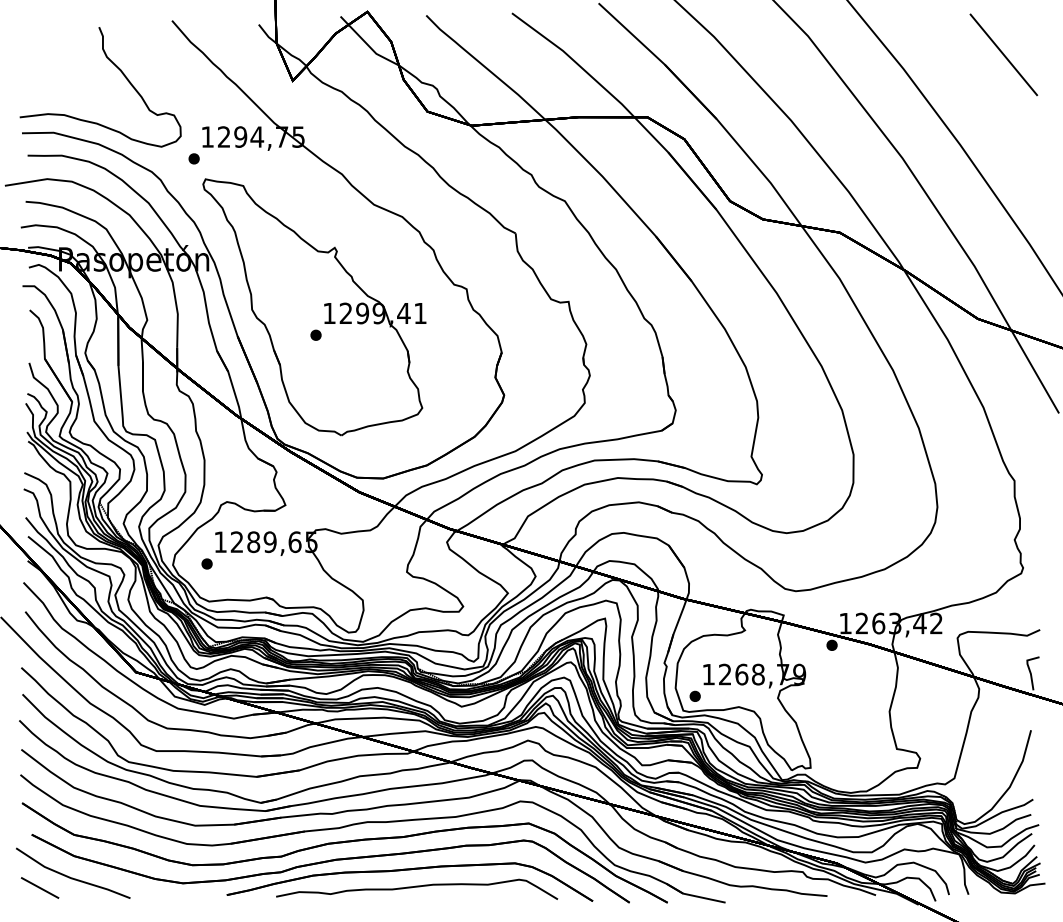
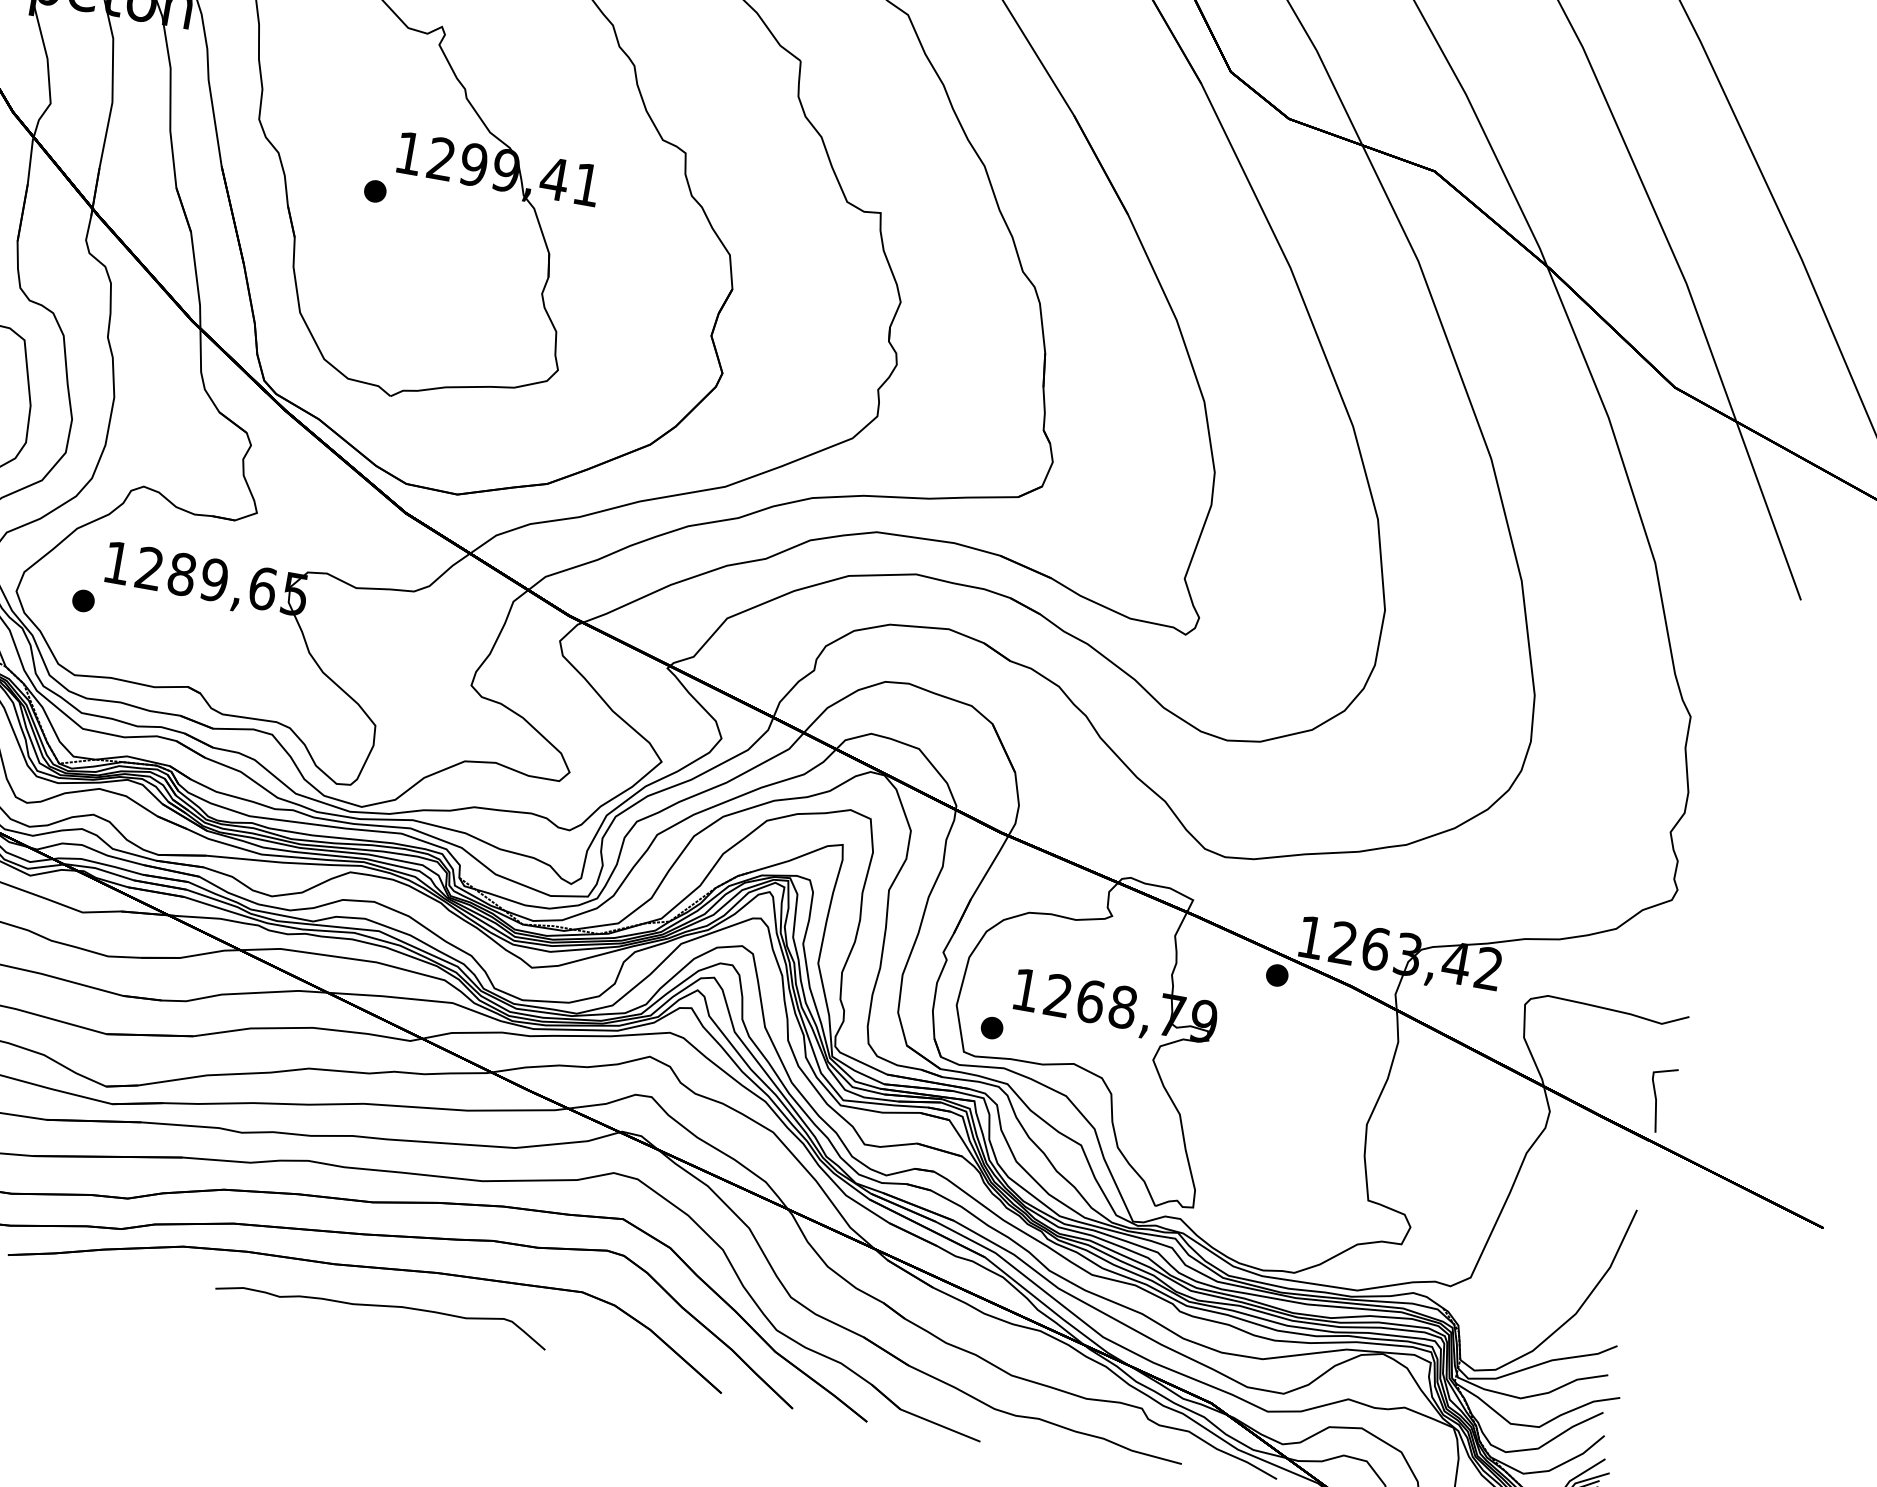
part: (417, 888) -> (382, 1307), size x0.6

